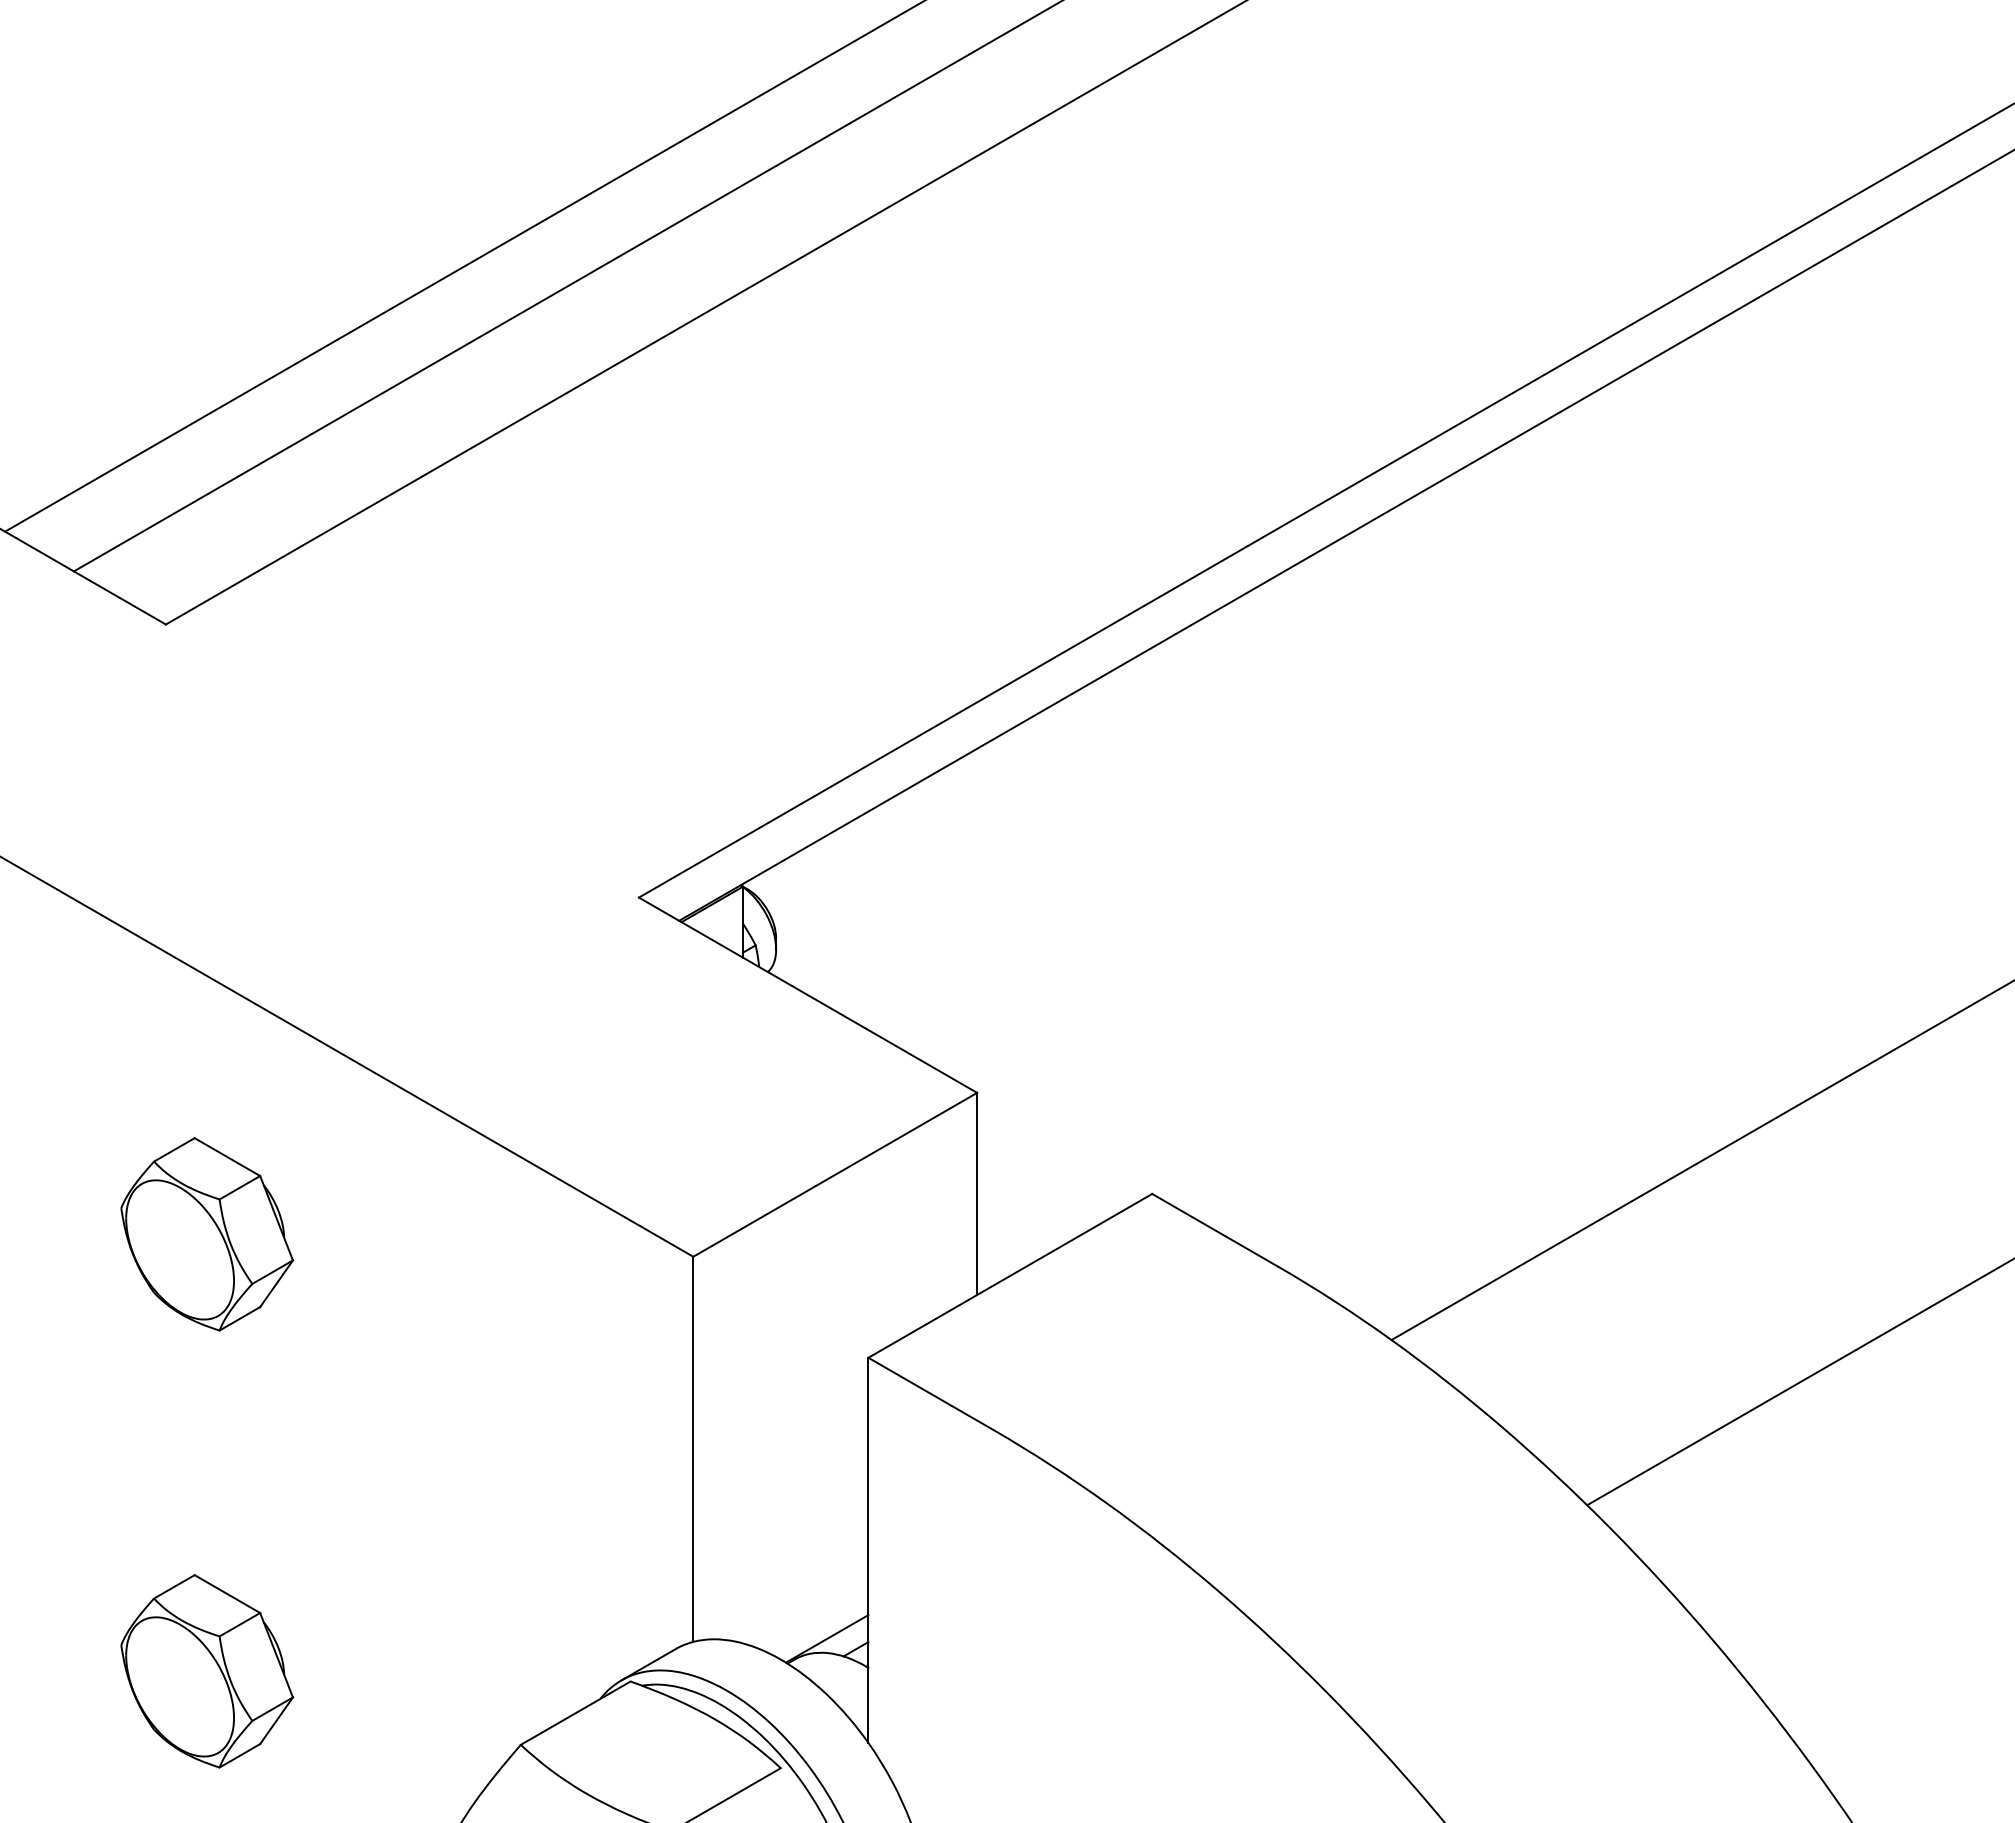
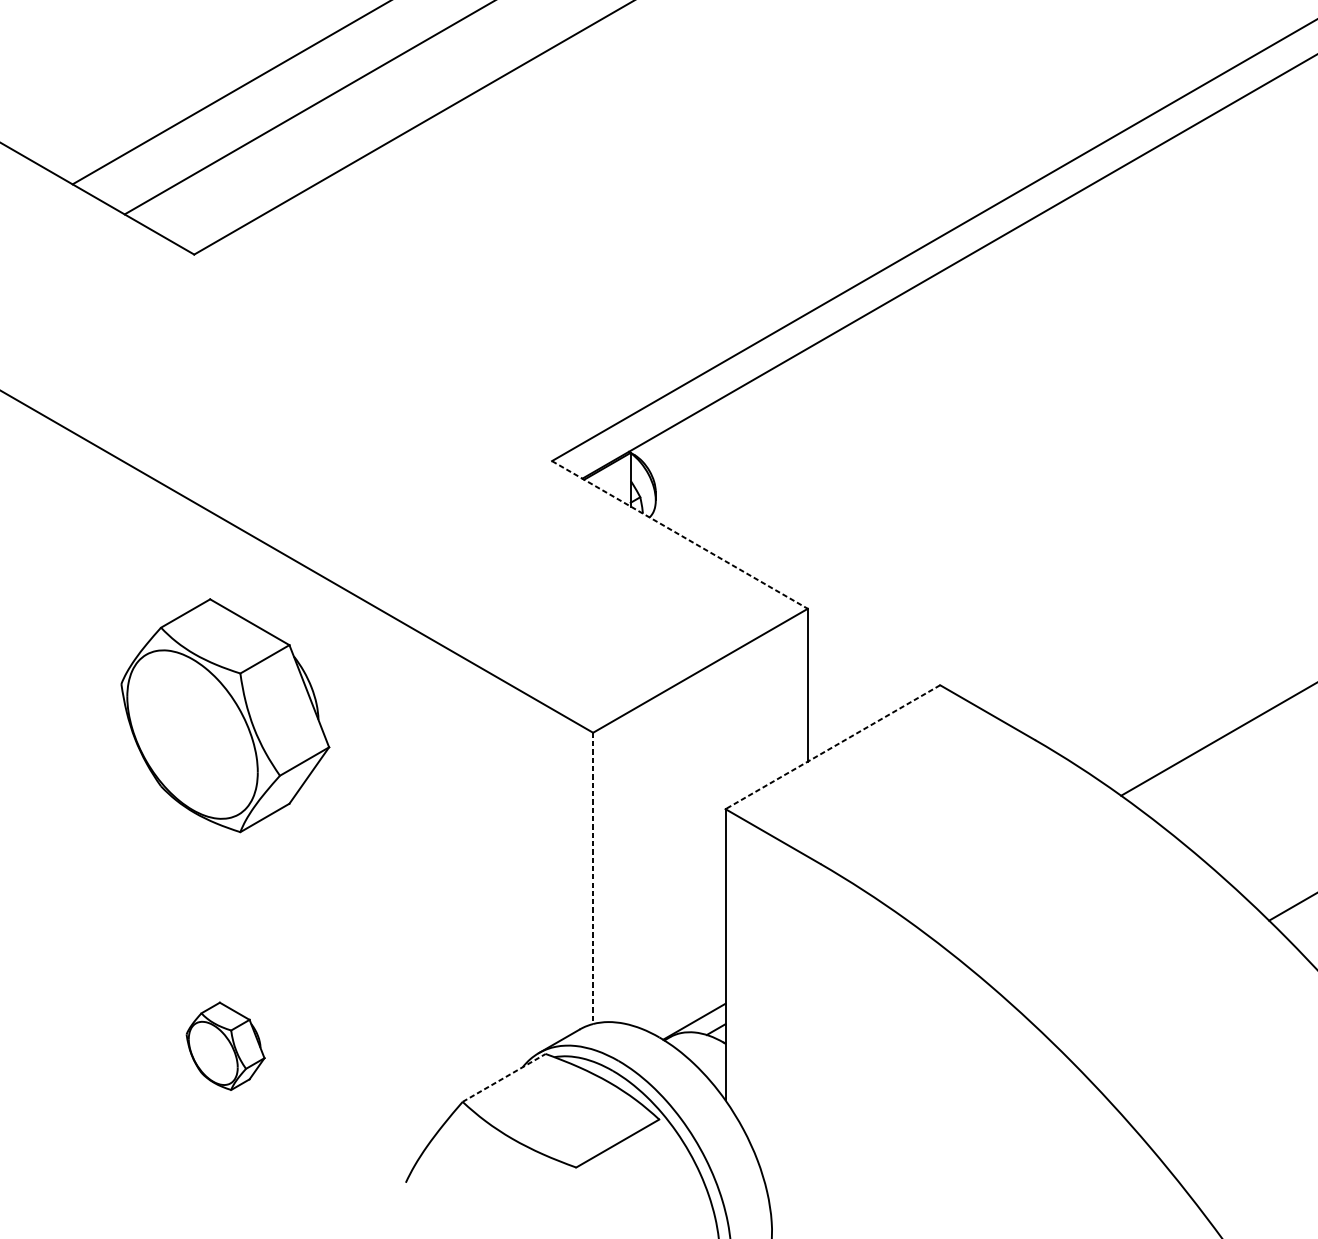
line: (808, 995) -> (680, 535), solid -> dashed
part: (207, 1234) -> (225, 715), size x1.6
line: (1010, 1275) -> (833, 746), solid -> dashed
line: (693, 1449) -> (593, 878), solid -> dashed
part: (207, 1671) -> (225, 1046), size x0.6
line: (576, 1712) -> (504, 1077), solid -> dashed

